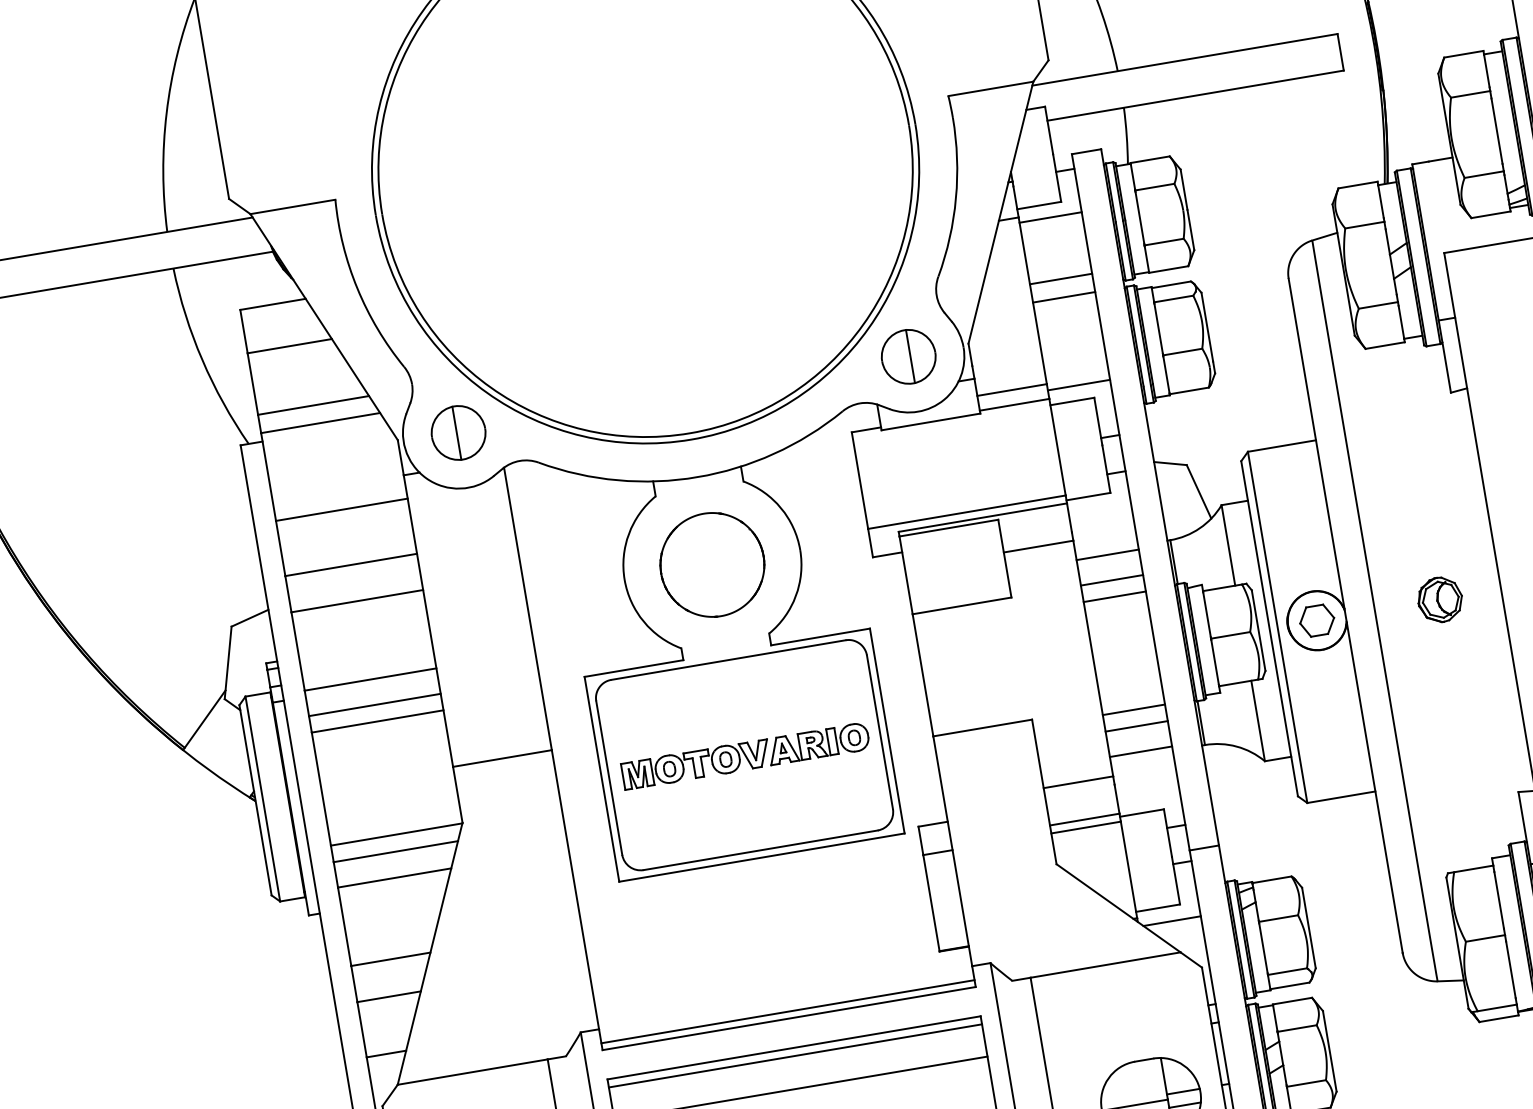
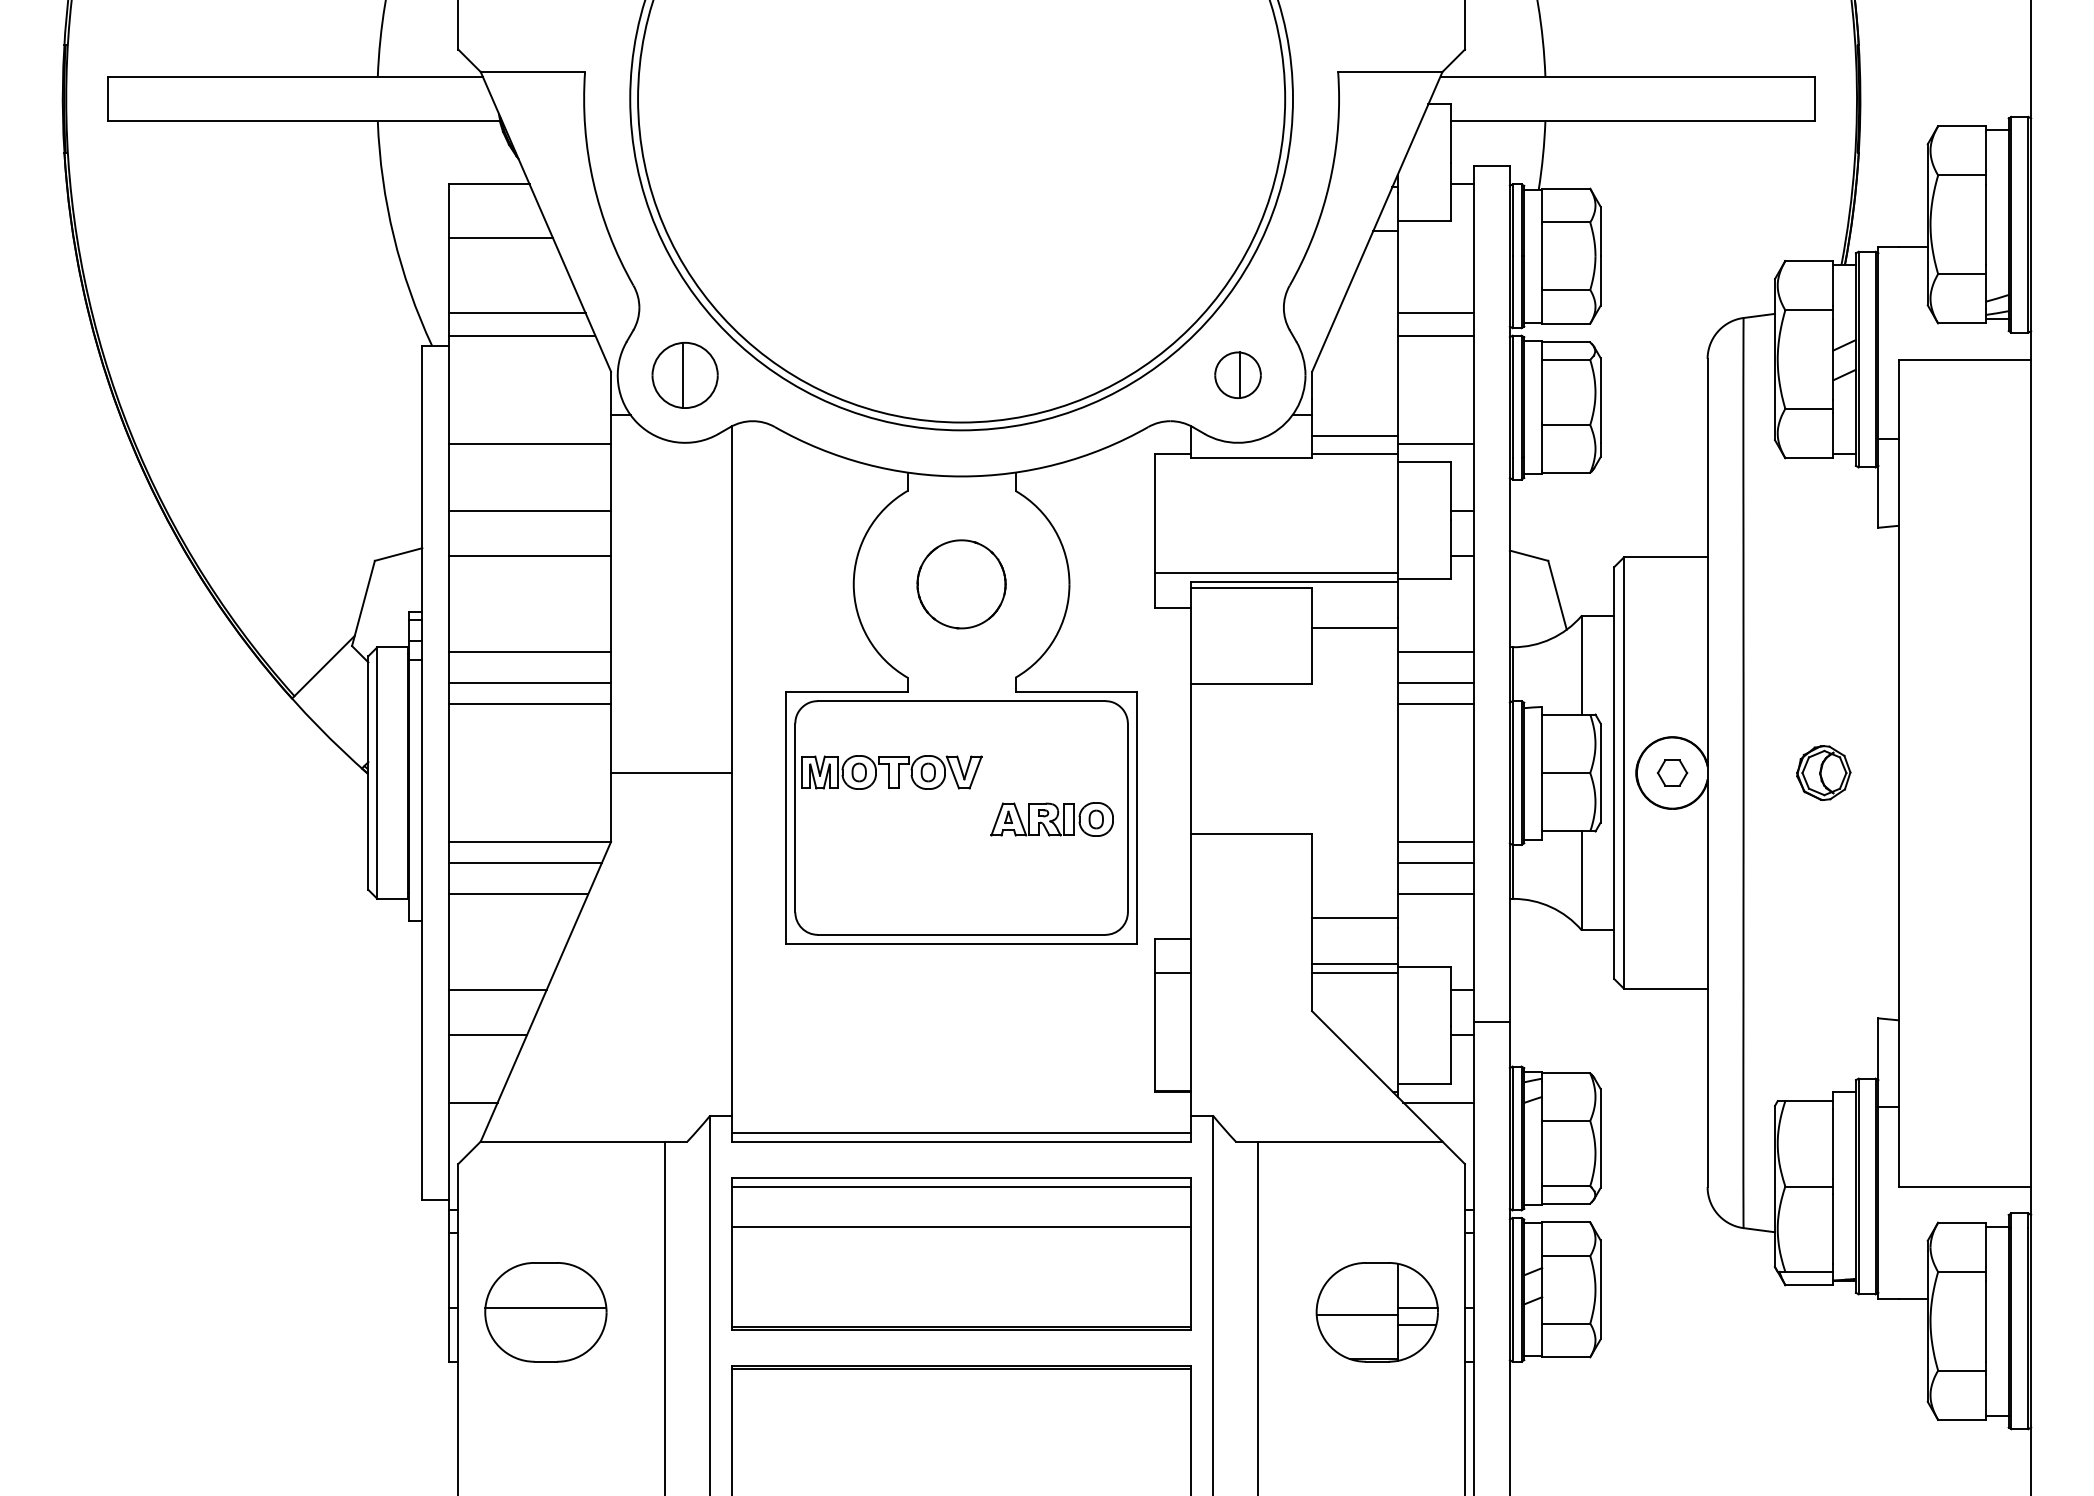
line: (1050, 217) -> (1435, 237), removed
part: (908, 356) -> (1237, 374), size x0.7
part: (712, 565) -> (961, 584), size x0.7
part: (1317, 620) -> (1672, 772), size x0.7
part: (695, 764) -> (891, 772), moved

